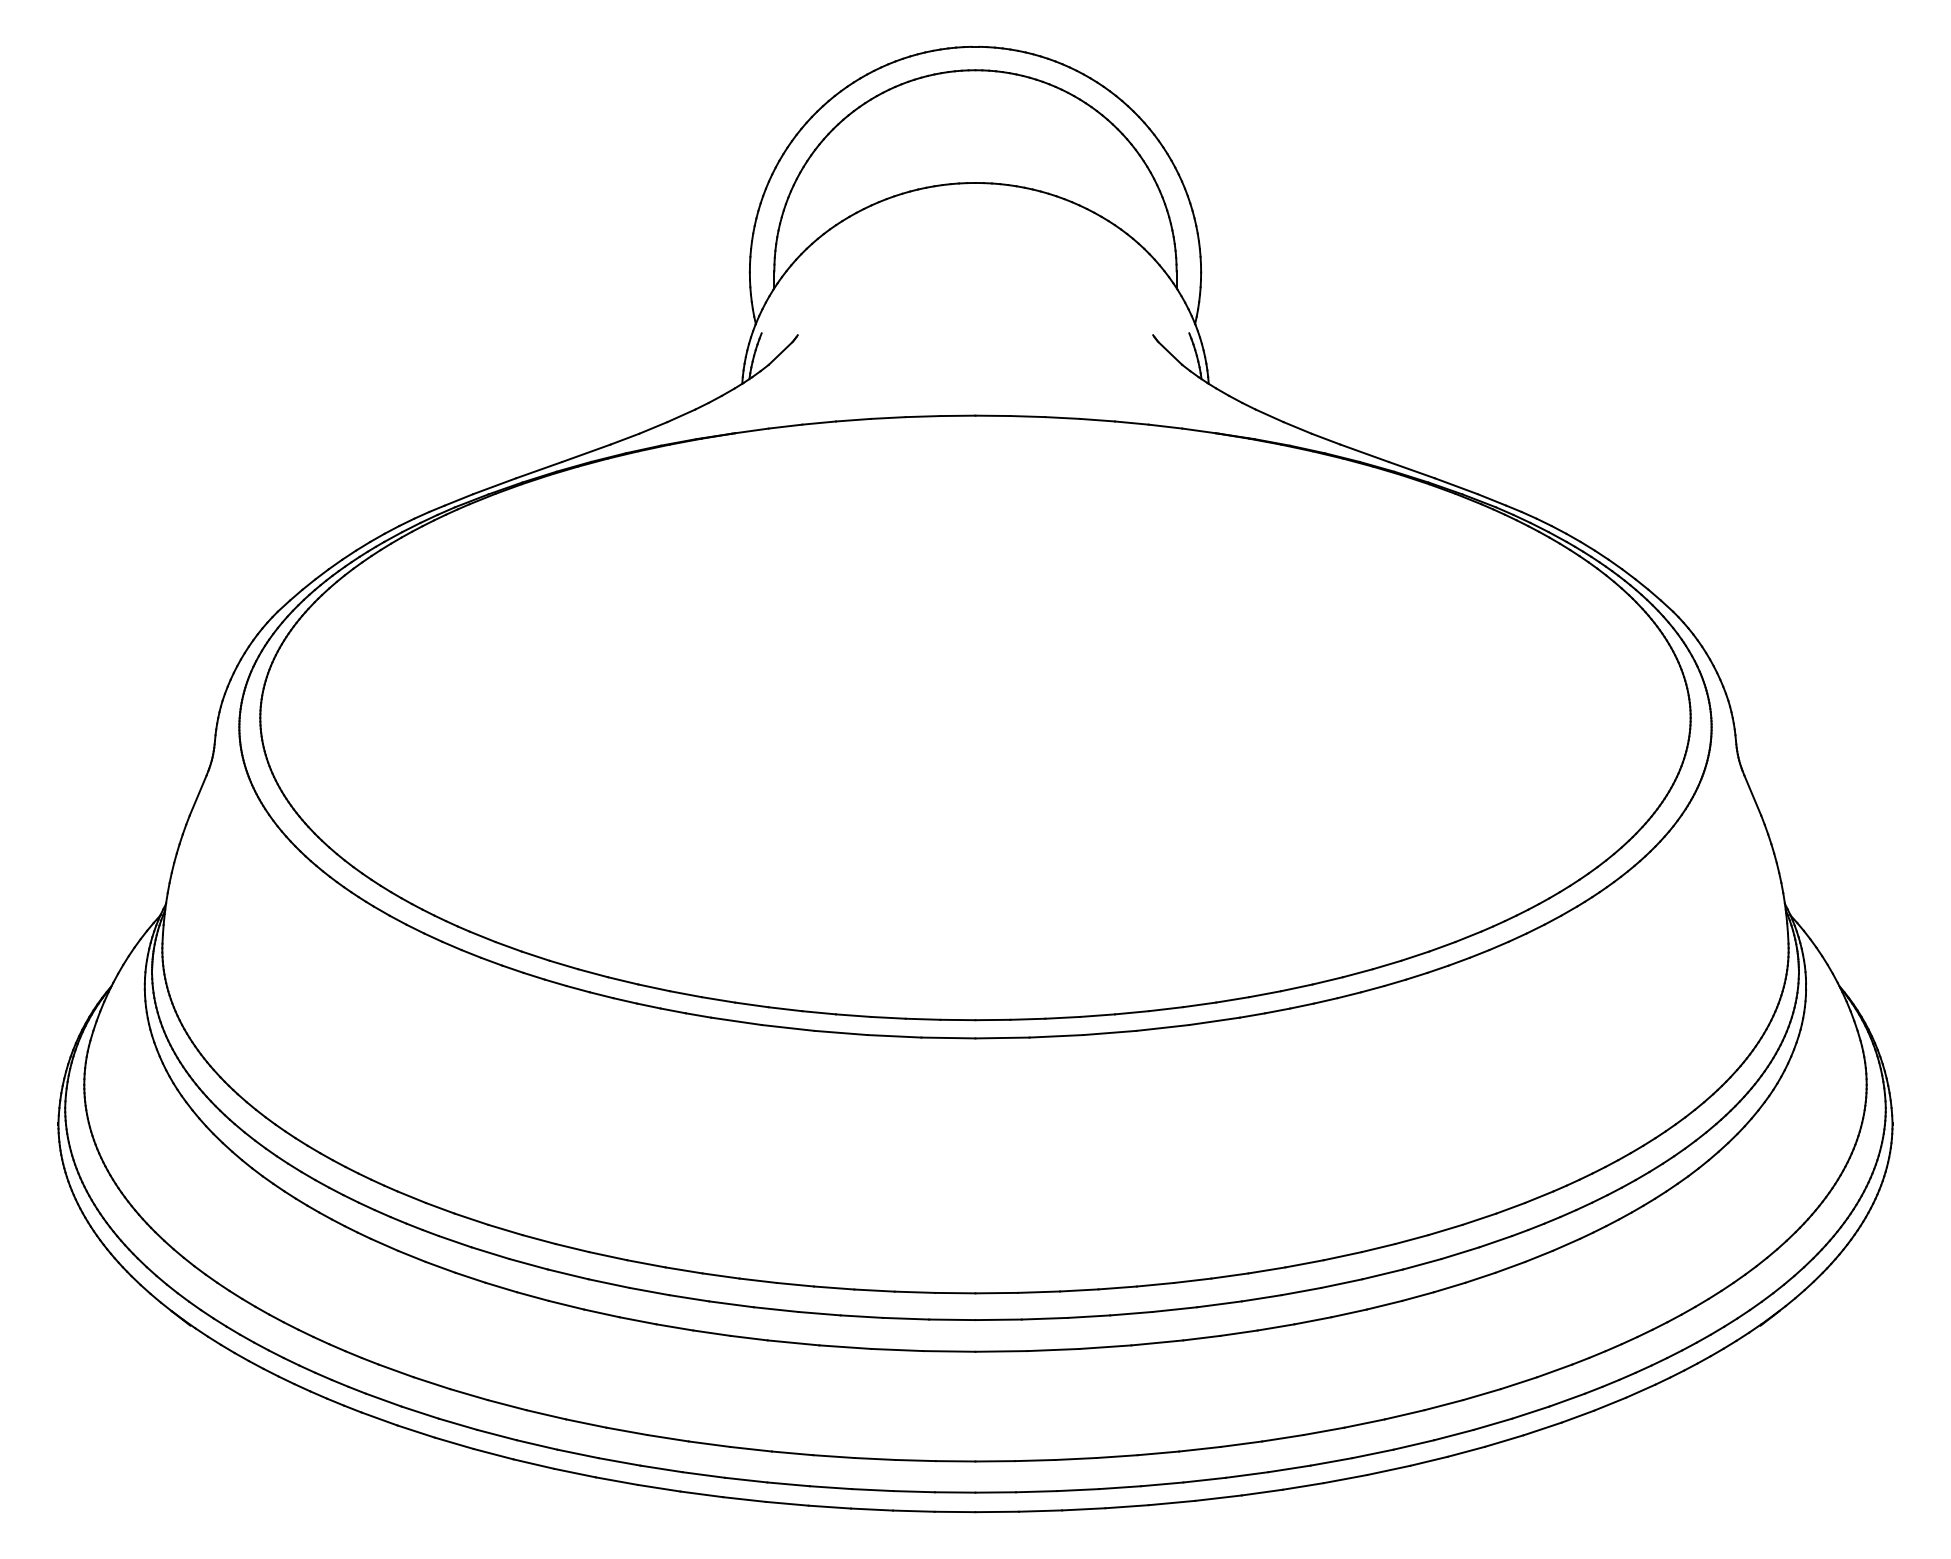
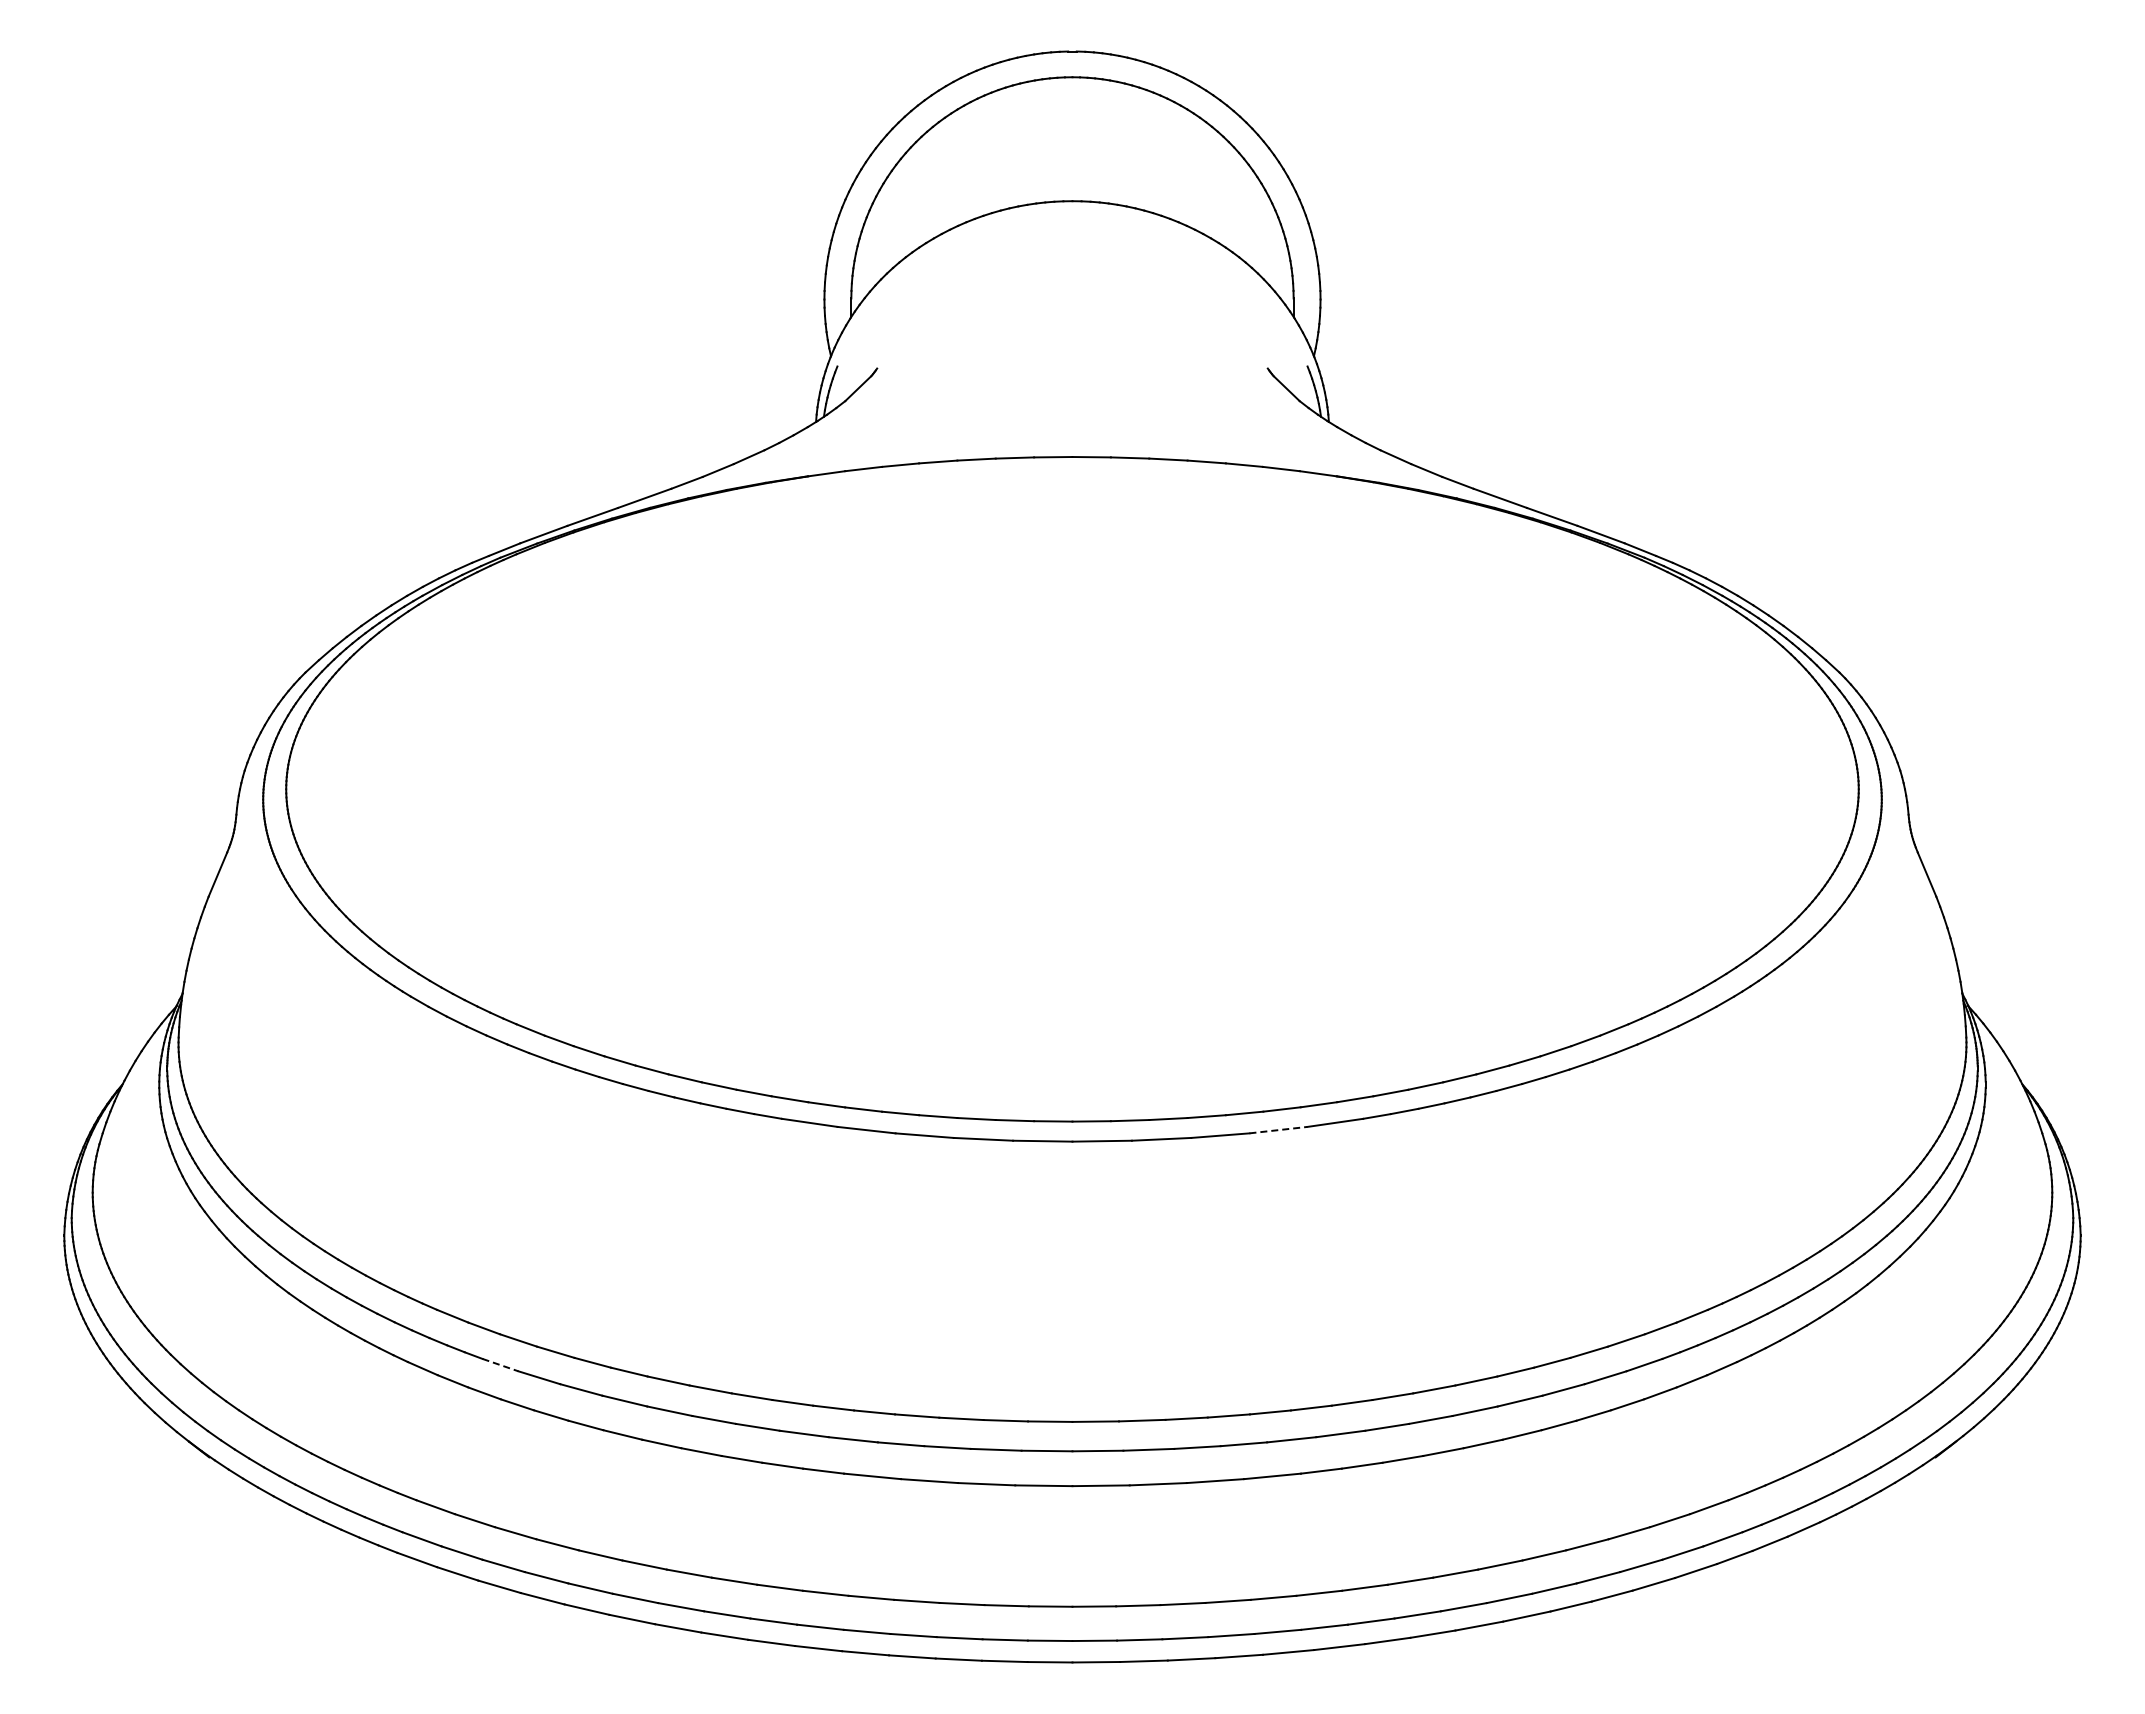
line: (1162, 1028) -> (1278, 1130), solid -> dashed
line: (455, 1242) -> (500, 1365), solid -> dashed

